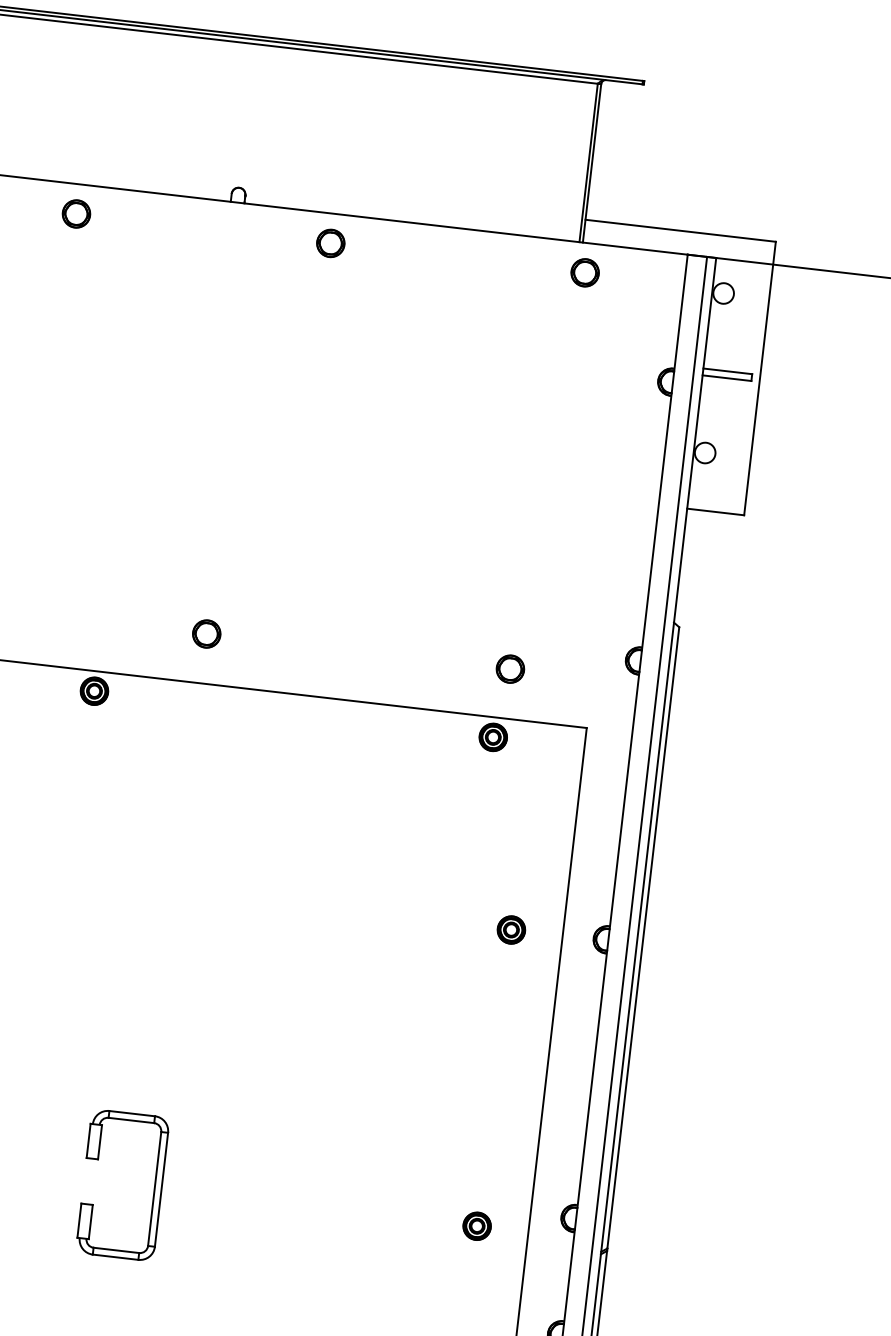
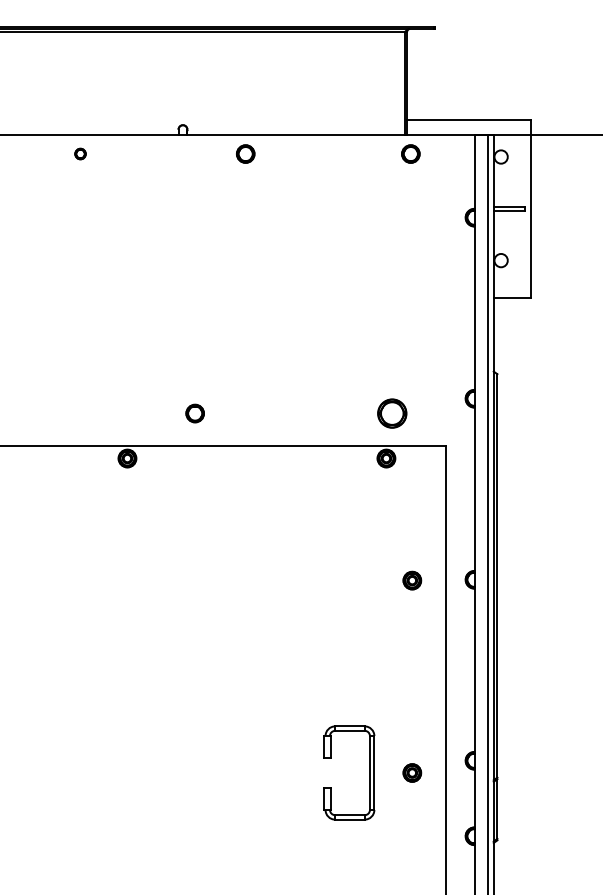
part: (76, 213) -> (80, 153), size x0.6
part: (510, 669) -> (392, 413), size x1.6
part: (154, 1188) -> (369, 772), moved

